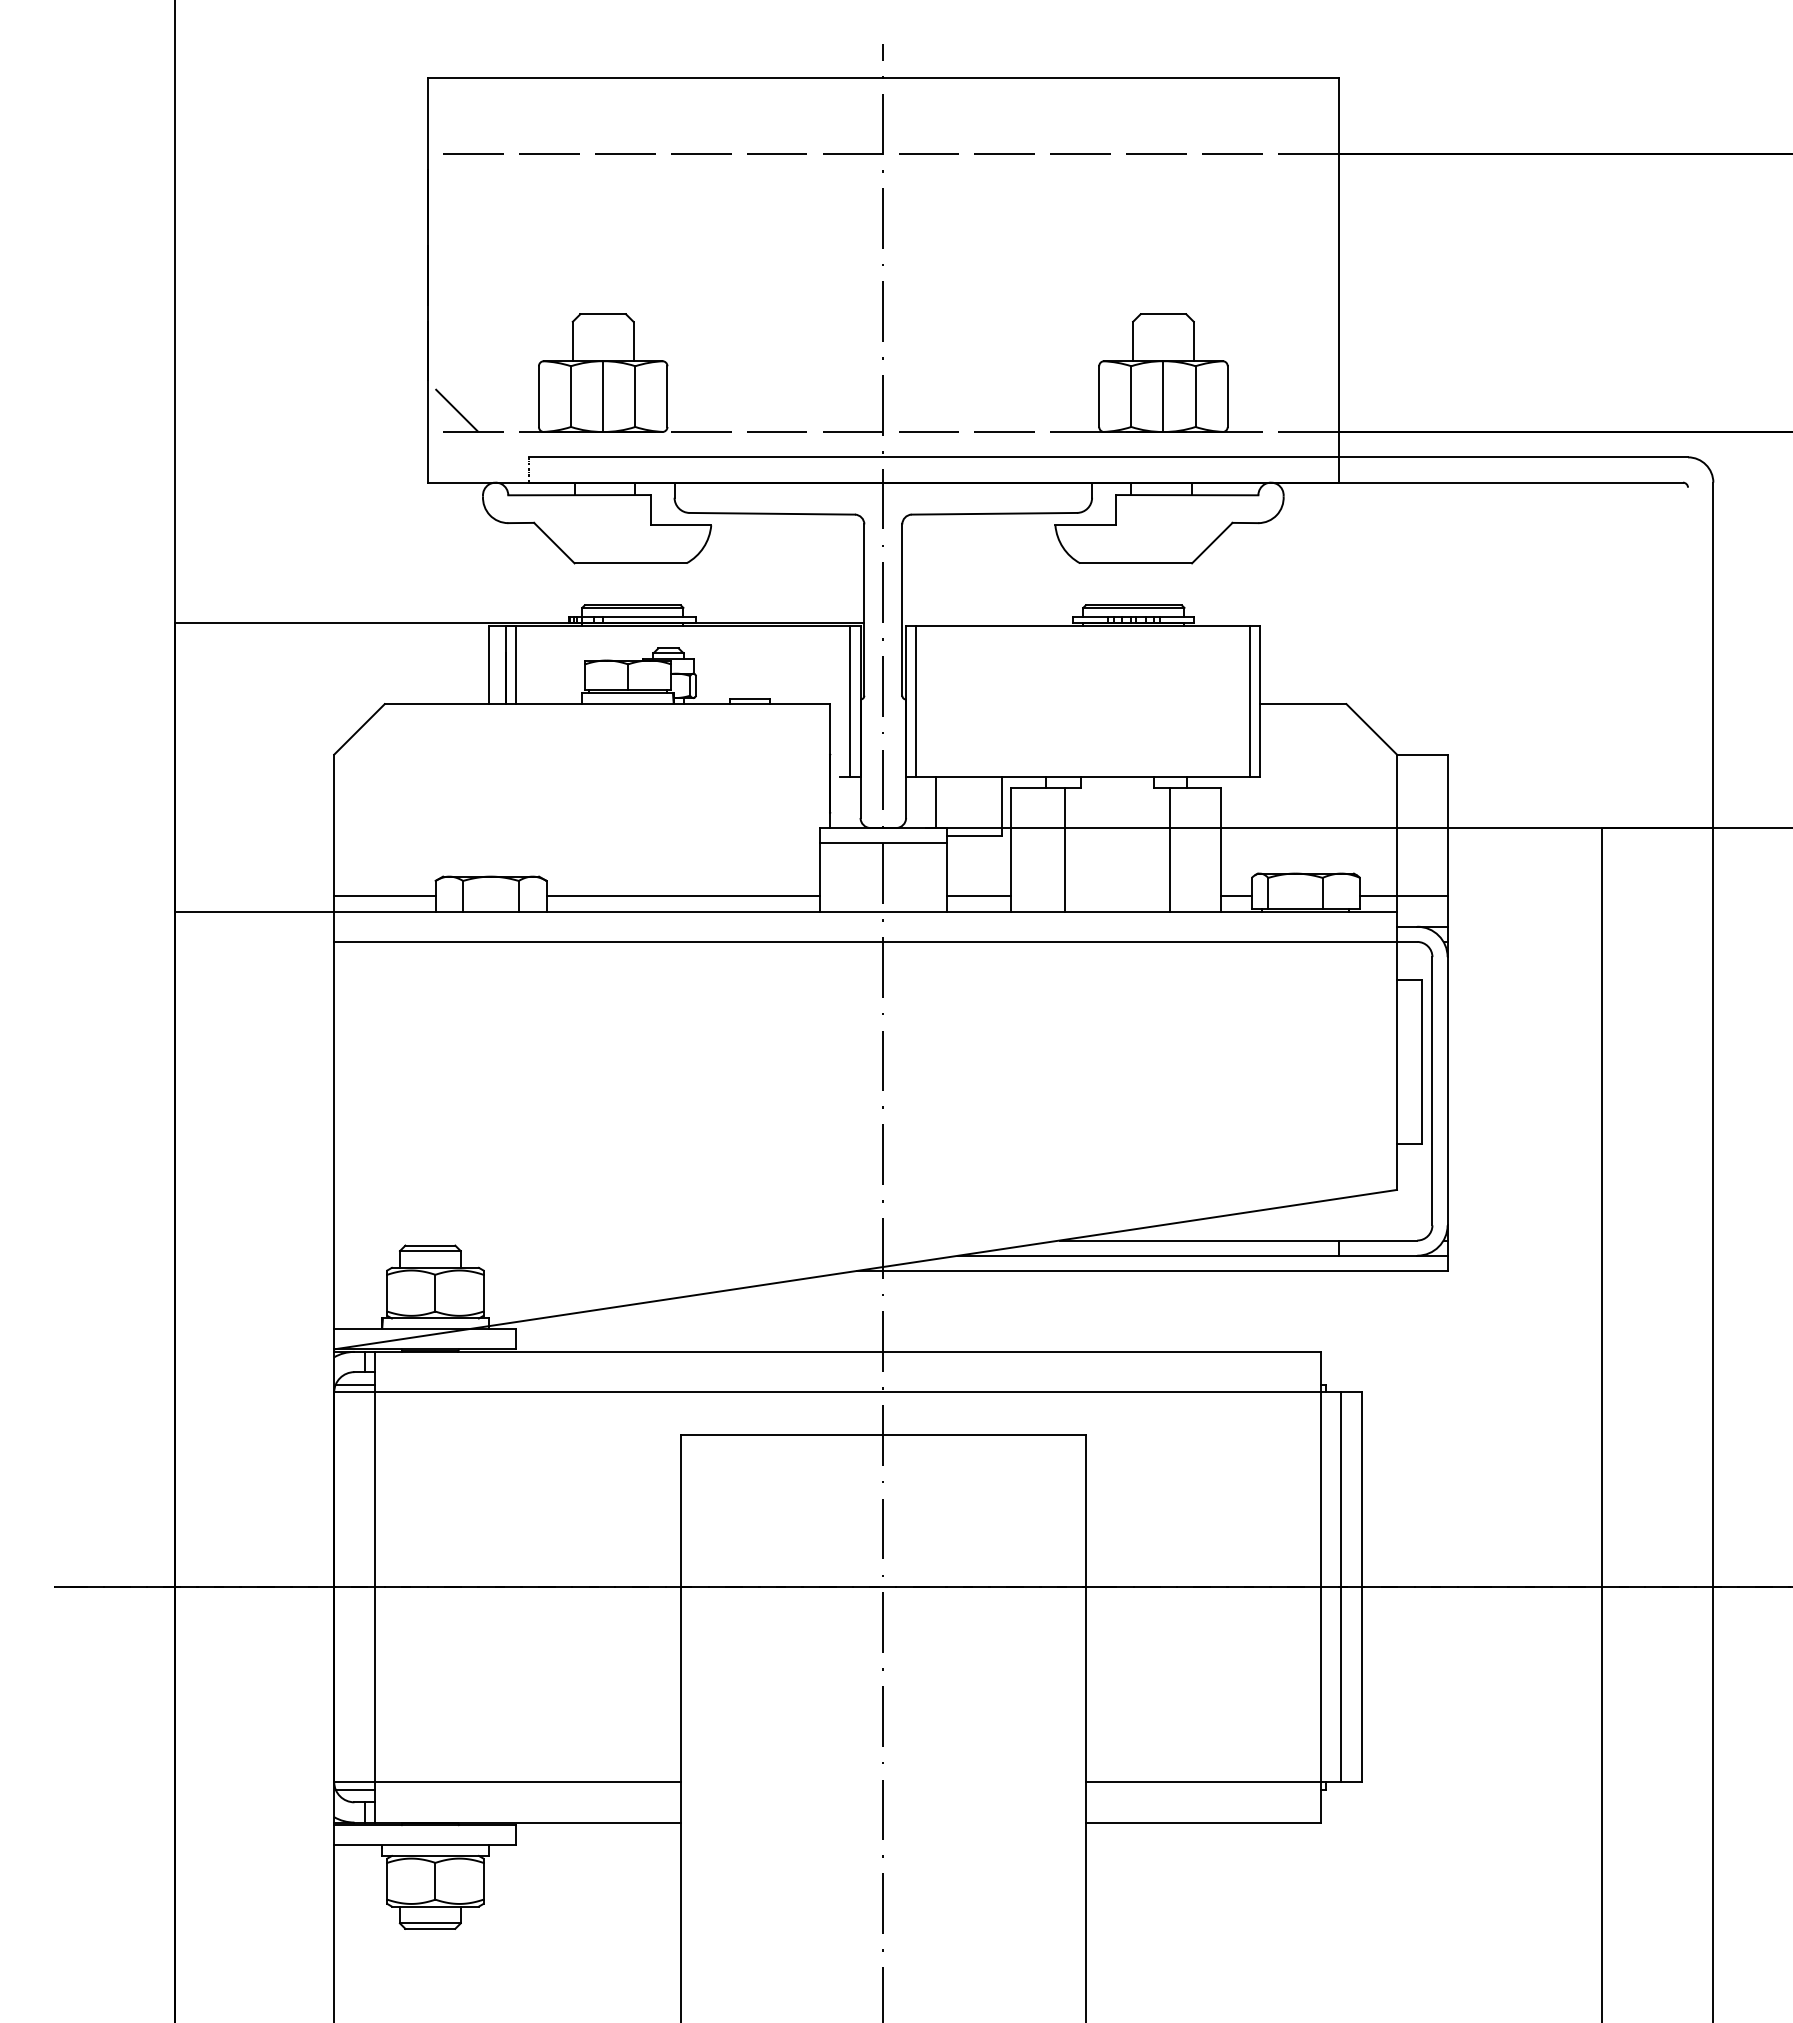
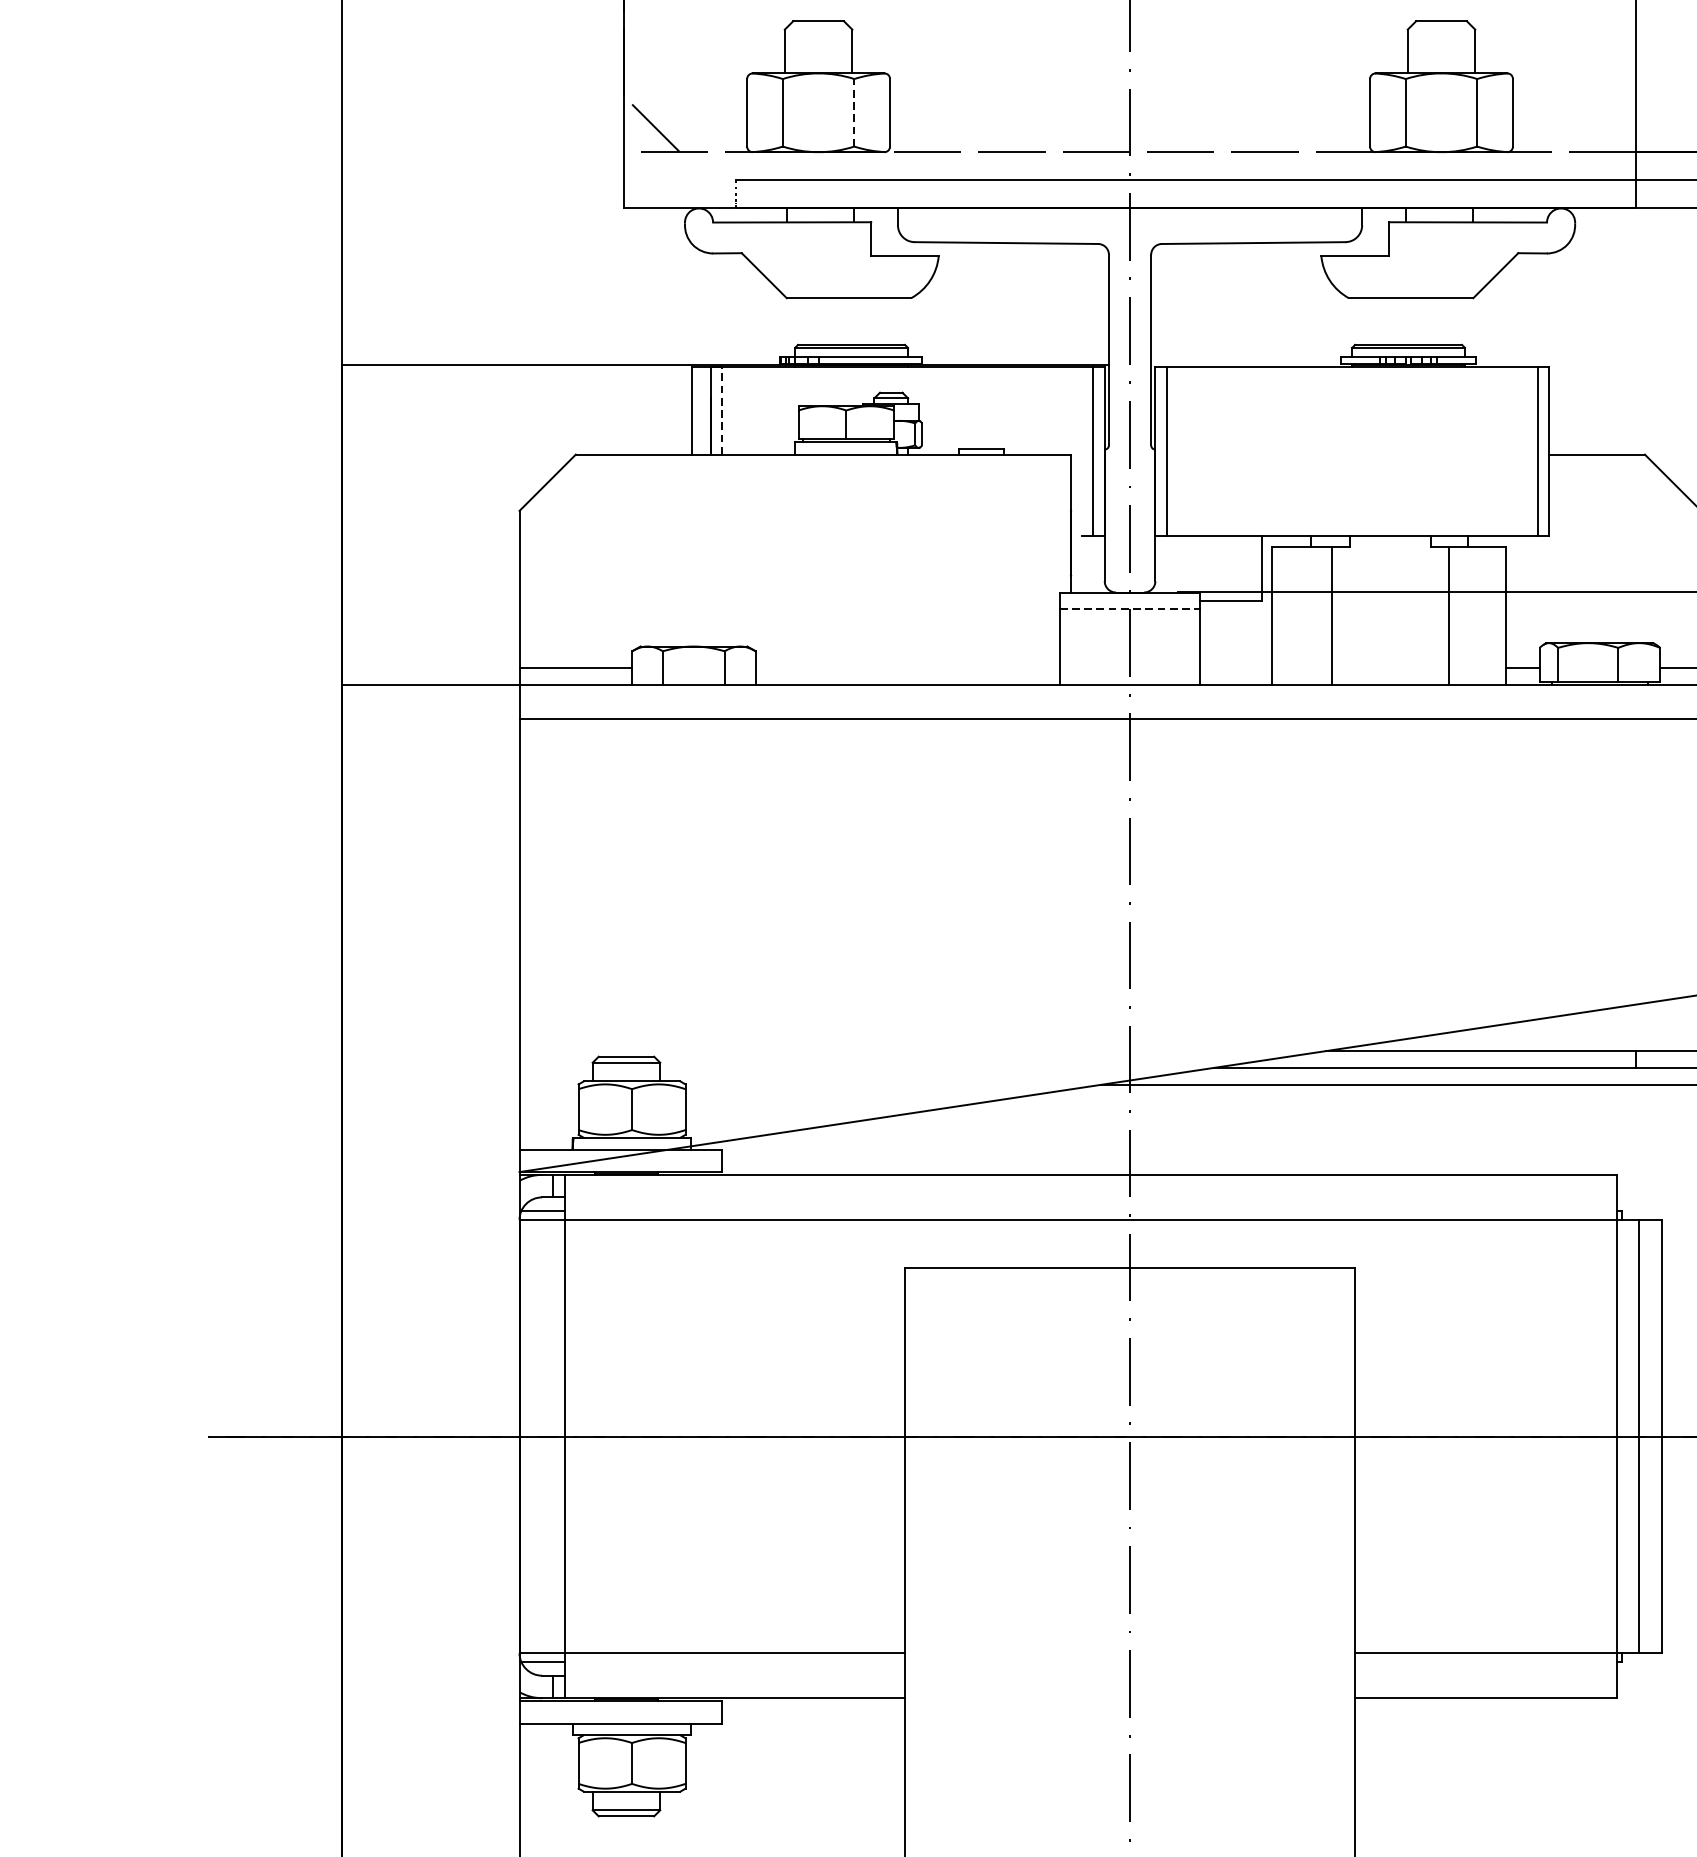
line: (603, 396) -> (818, 112), removed
line: (635, 396) -> (854, 112), solid -> dashed
line: (1163, 396) -> (1441, 112), removed
line: (516, 664) -> (722, 410), solid -> dashed
line: (936, 802) -> (1189, 564), removed
line: (883, 843) -> (1130, 609), solid -> dashed
line: (683, 896) -> (907, 668), removed
line: (978, 896) -> (1235, 668), removed

